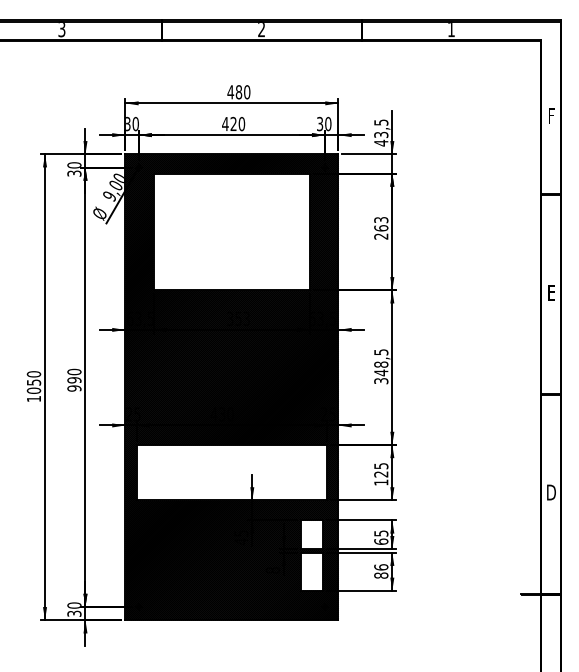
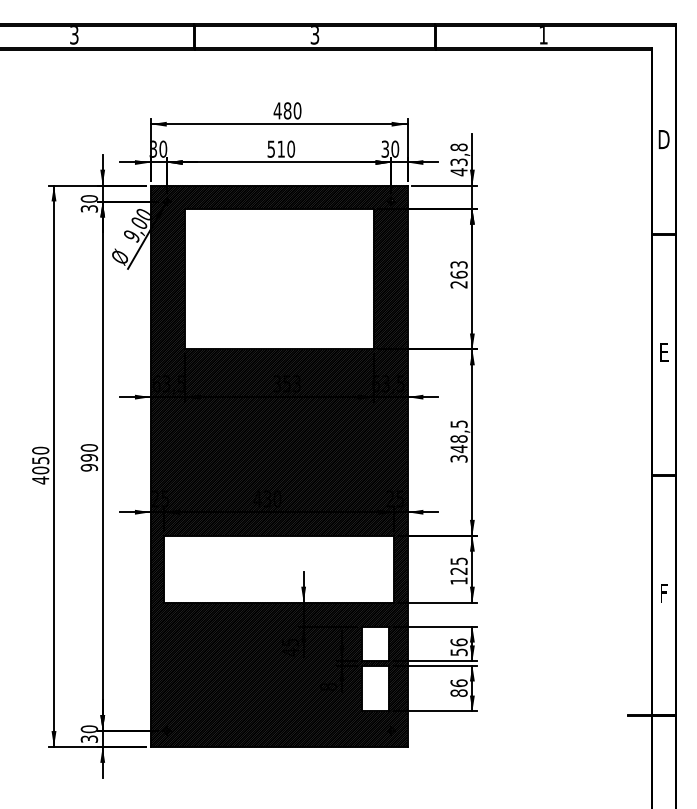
text: (261, 29) -> (314, 35), 2 -> 3
text: (550, 116) -> (663, 139), F -> D
text: (380, 122) -> (458, 147), 43,5 -> 43,8
text: (228, 123) -> (275, 148), 420 -> 510
text: (33, 399) -> (40, 480), 1050 -> 4050
text: (550, 492) -> (663, 592), D -> F
text: (380, 537) -> (458, 647), 65 -> 56

